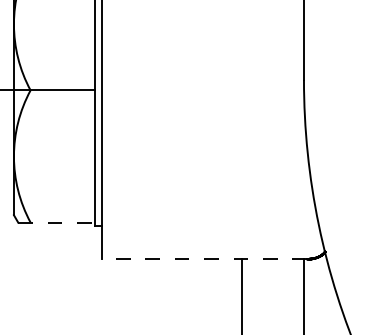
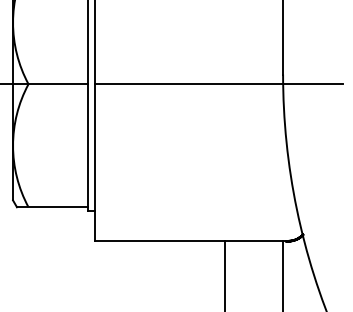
line: (235, 90) -> (219, 84), added
line: (56, 222) -> (52, 207), dashed -> solid
line: (204, 259) -> (190, 241), dashed -> solid

